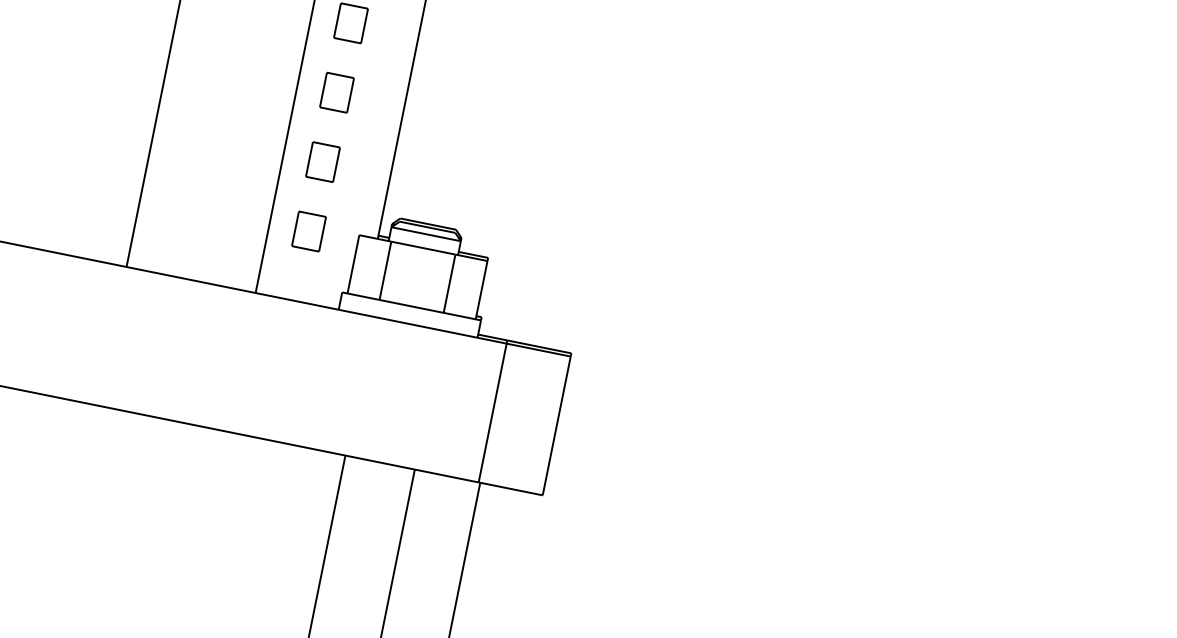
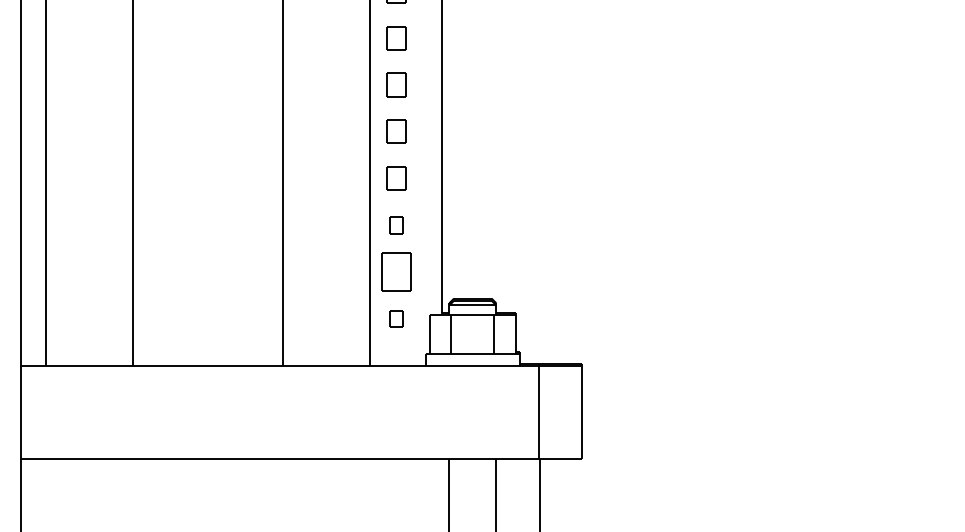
part: (336, 92) -> (396, 225), size x0.7
part: (323, 161) -> (396, 271), size x1.6
part: (308, 230) -> (396, 318), size x0.7

